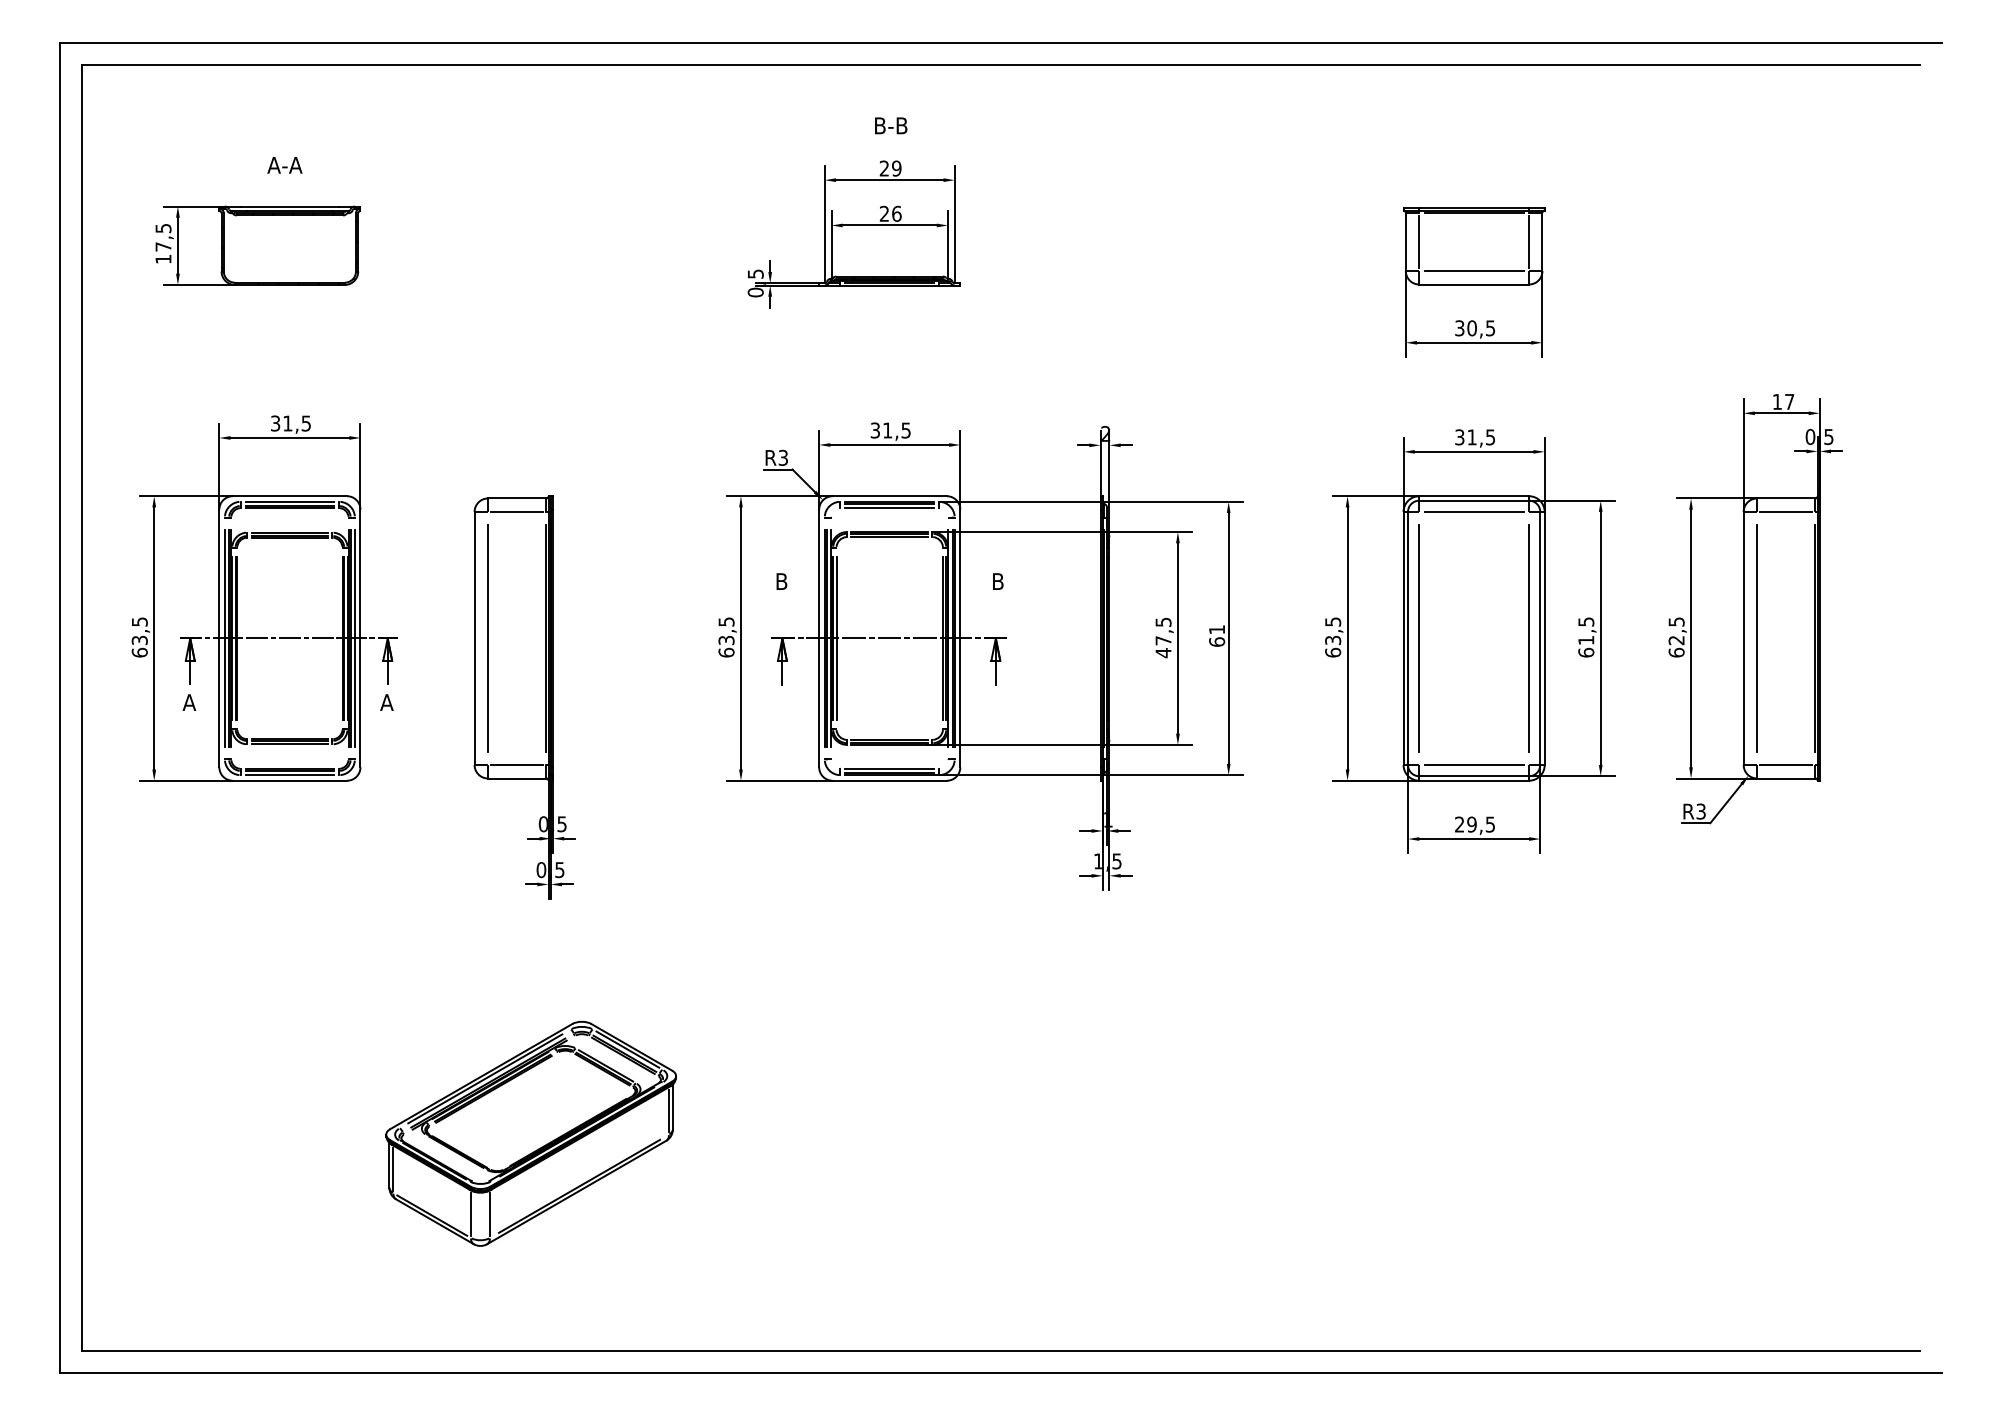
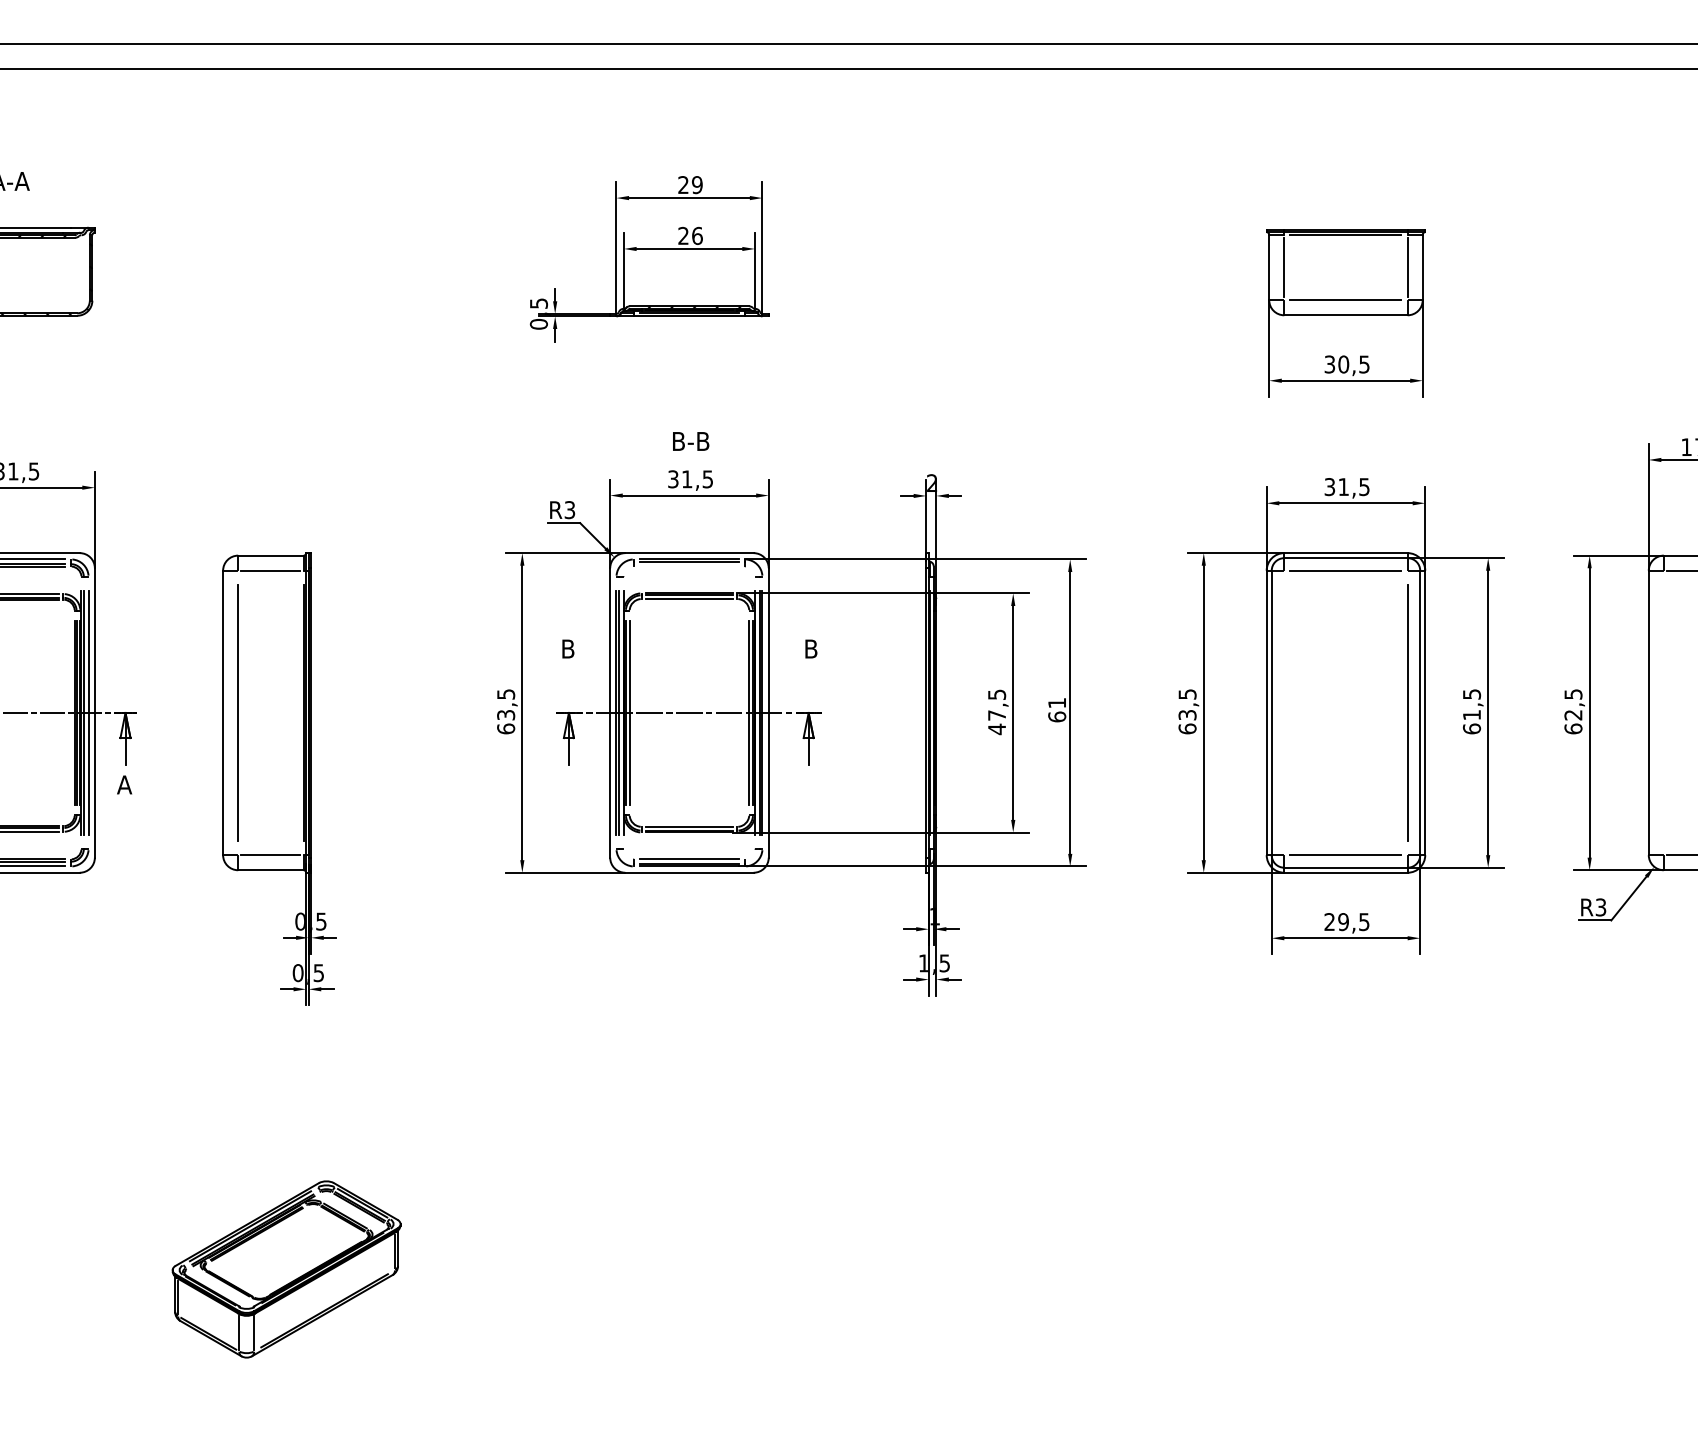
text: (891, 125) -> (691, 441), moved
line: (889, 508) -> (689, 566), removed
line: (1419, 638) -> (1284, 712), removed
line: (1756, 638) -> (1663, 712), removed
part: (530, 1133) -> (285, 1269), size x0.7

